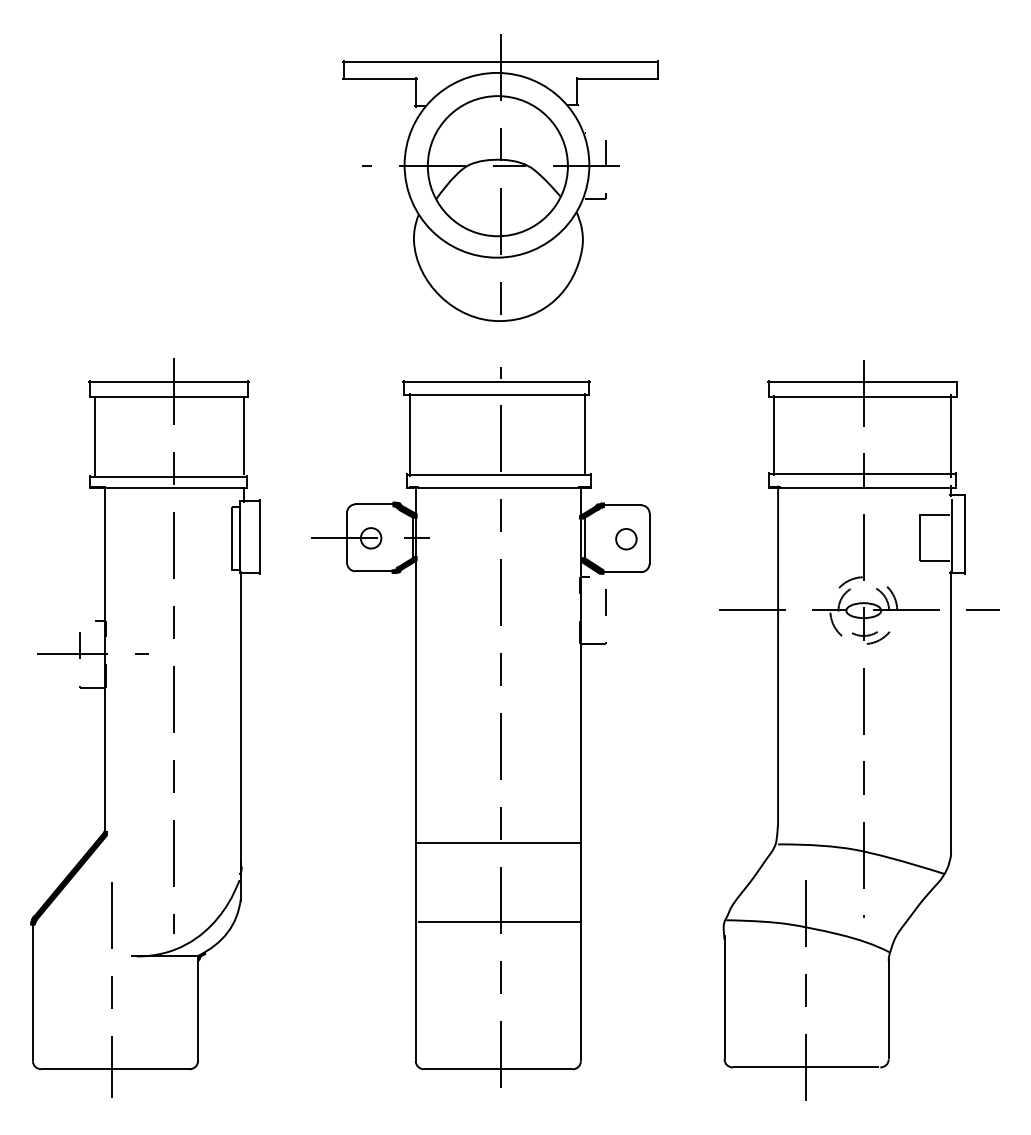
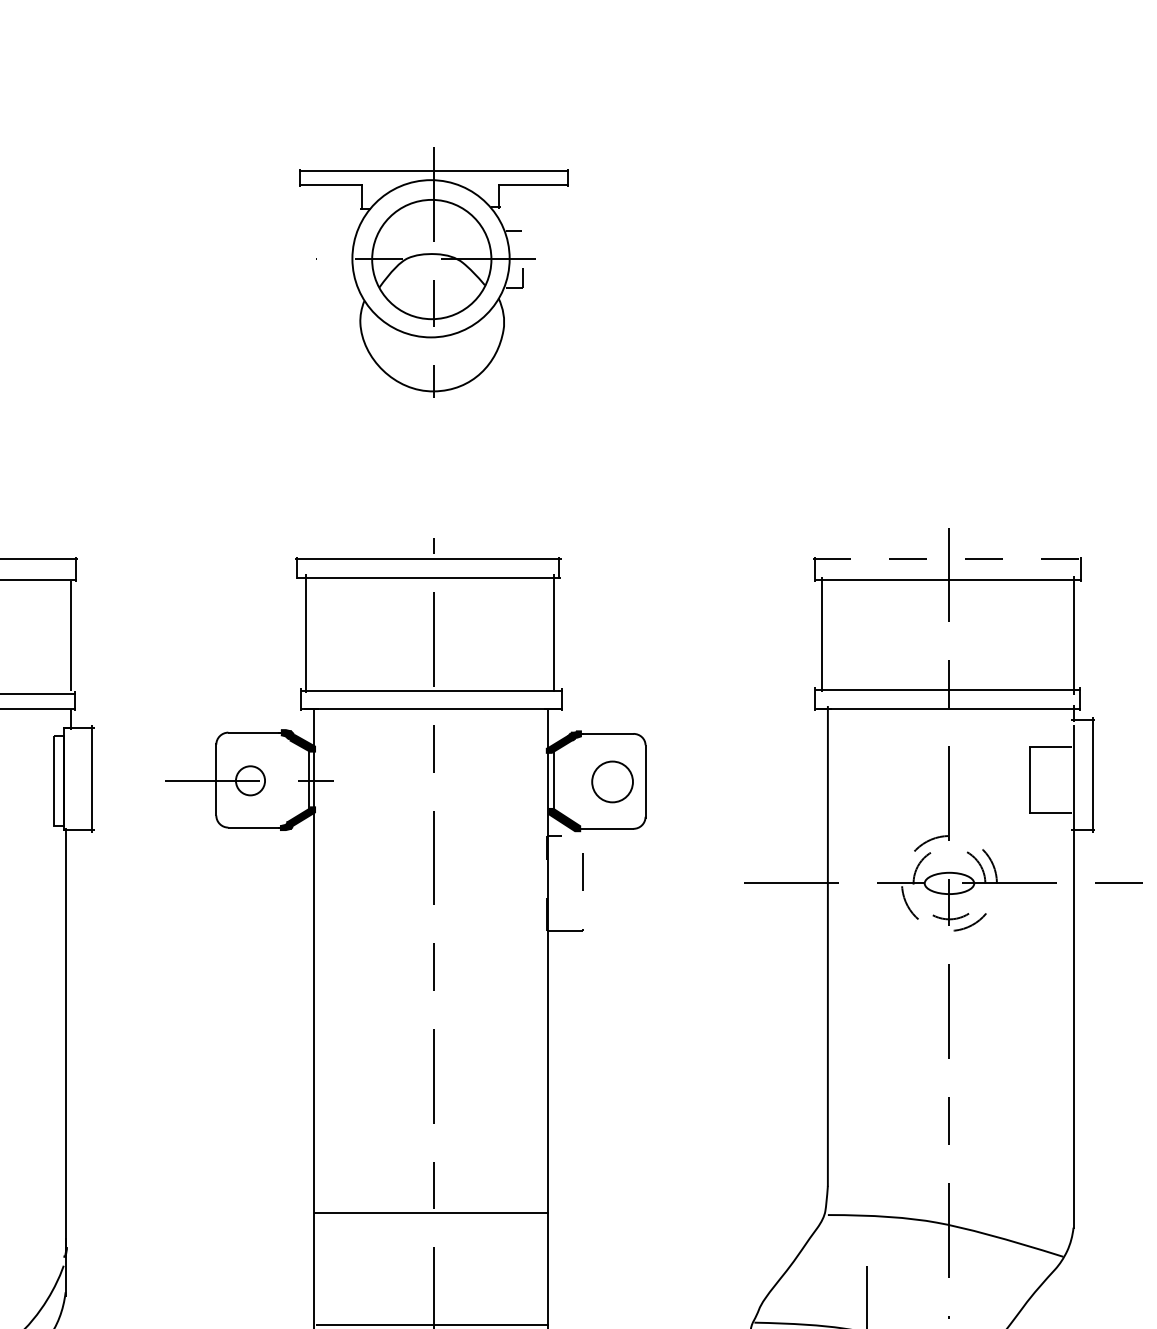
part: (500, 177) -> (434, 268), size x0.6
line: (863, 382) -> (949, 559), solid -> dashed
part: (626, 539) -> (612, 782), size x1.4

